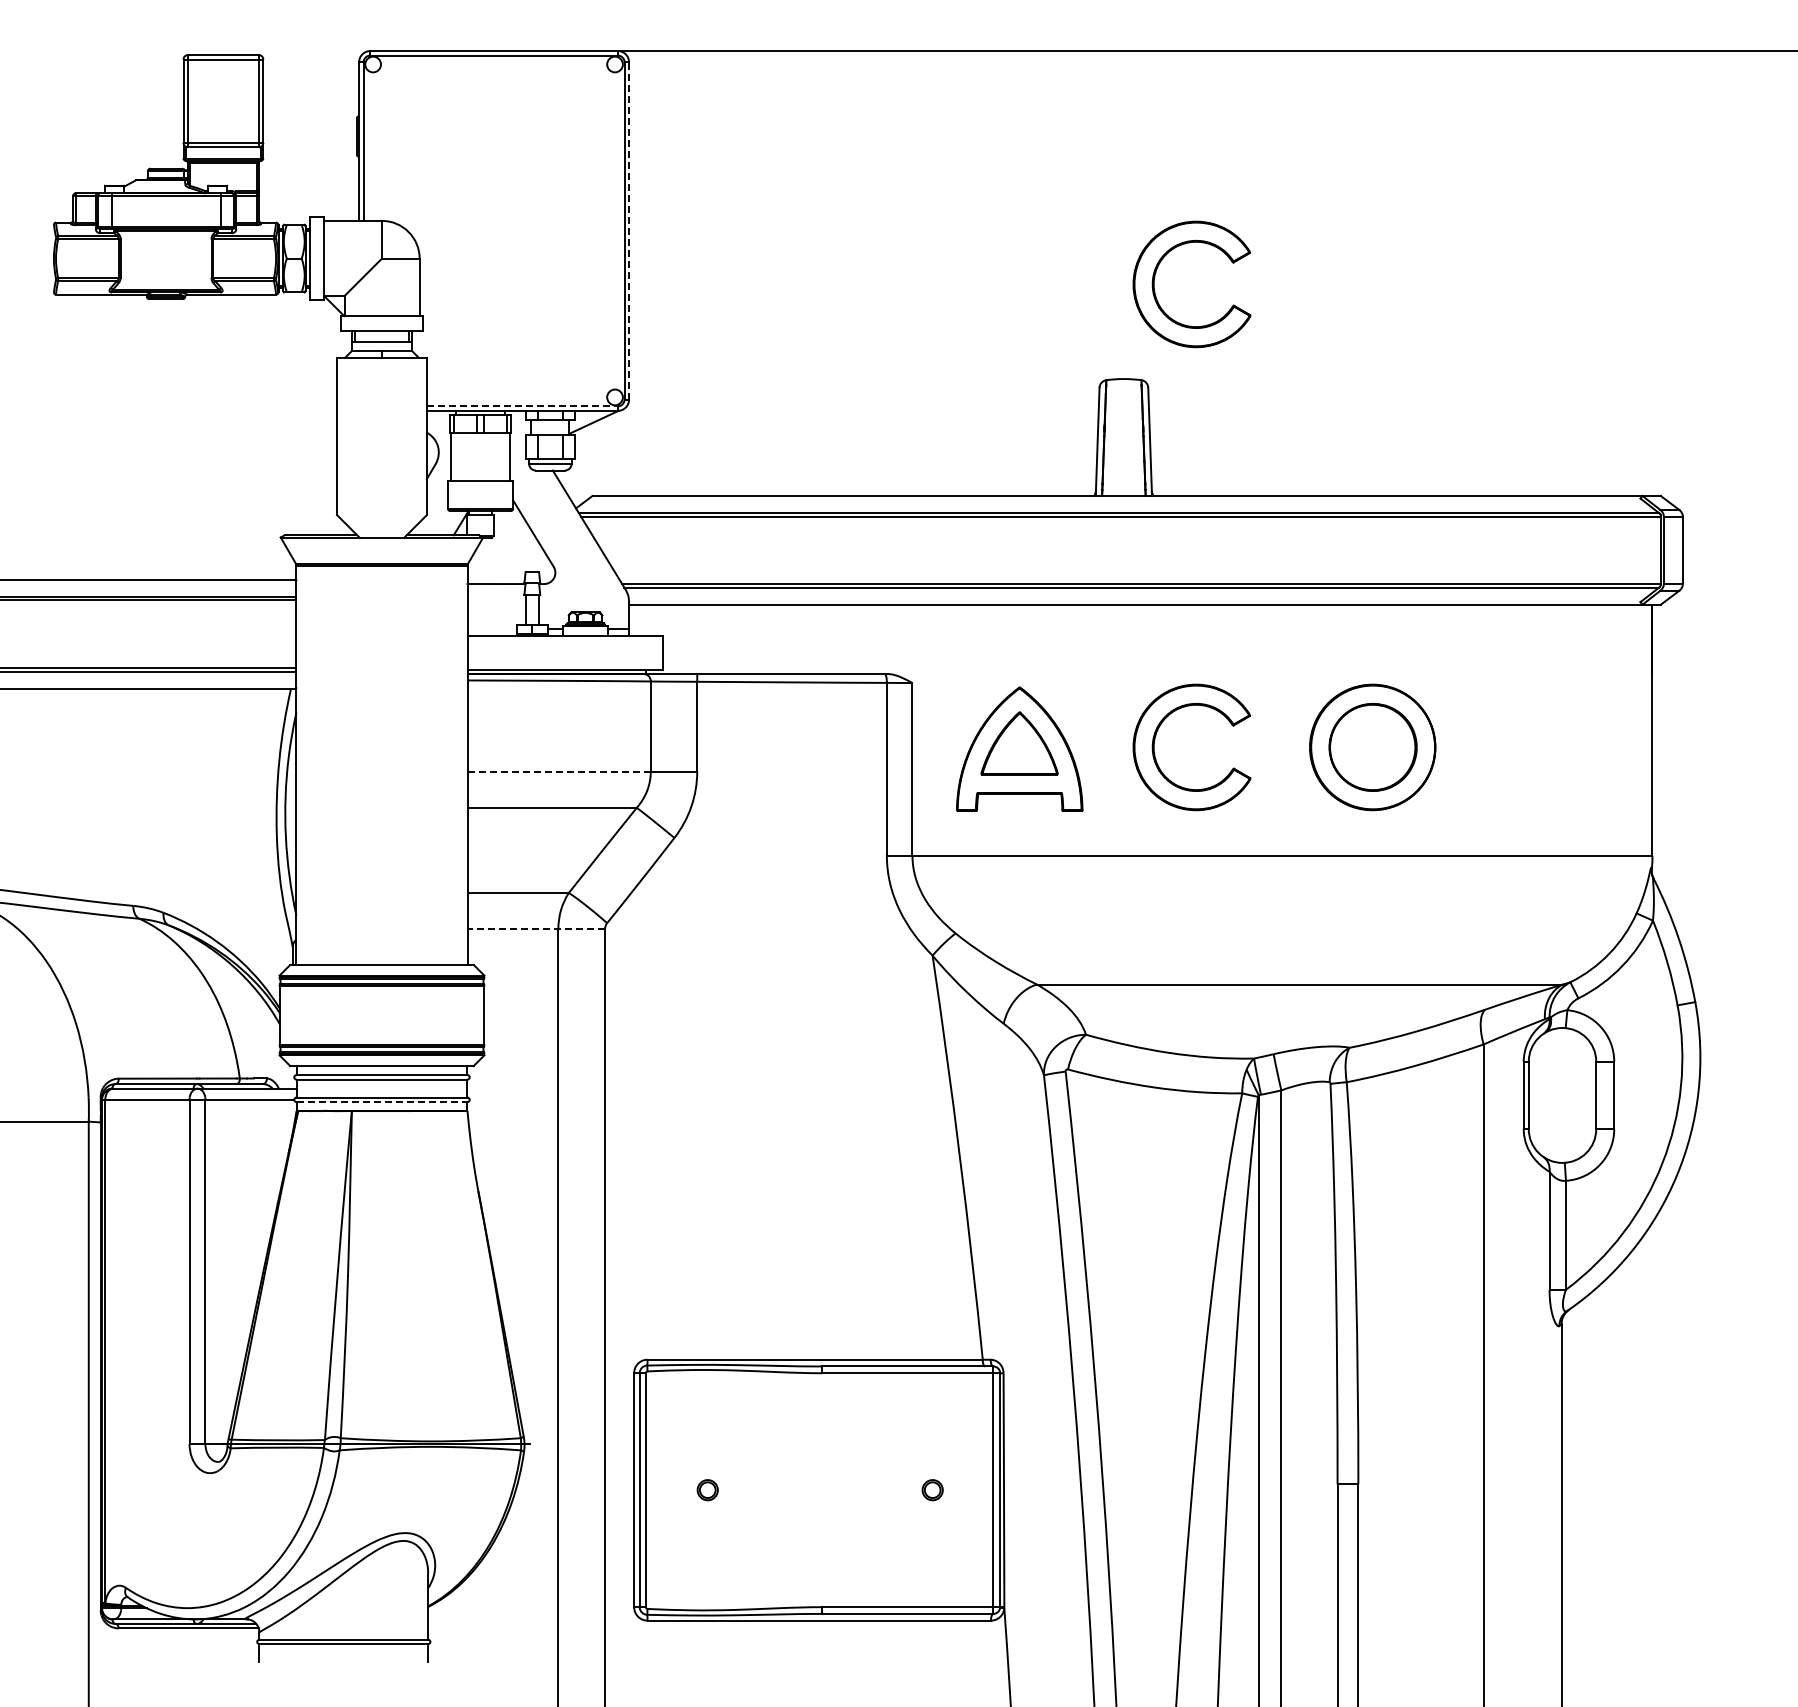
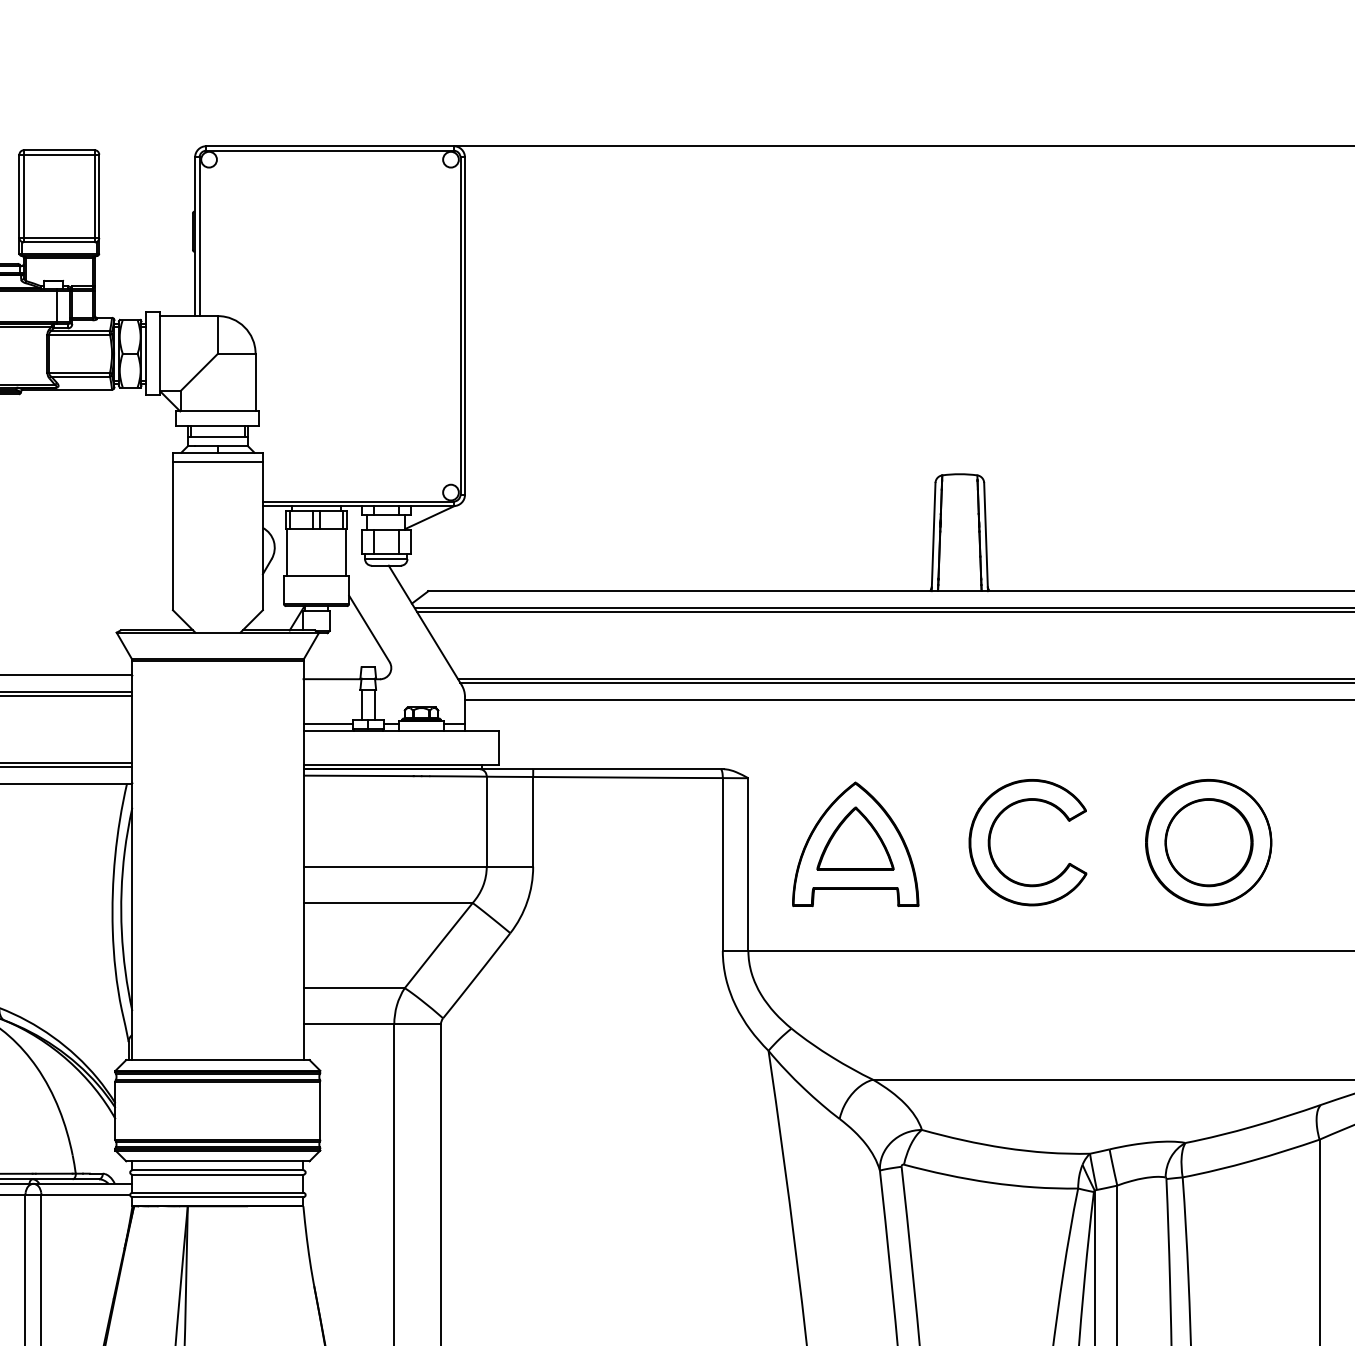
line: (629, 230) -> (465, 325), dashed -> solid
part: (1155, 277) -> (991, 372), removed
line: (381, 366) -> (217, 461), added
line: (522, 406) -> (358, 501), dashed -> solid
line: (491, 629) -> (327, 724), added
line: (559, 771) -> (395, 866), dashed -> solid
line: (536, 929) -> (372, 1024), dashed -> solid
line: (382, 1102) -> (218, 1197), dashed -> solid

